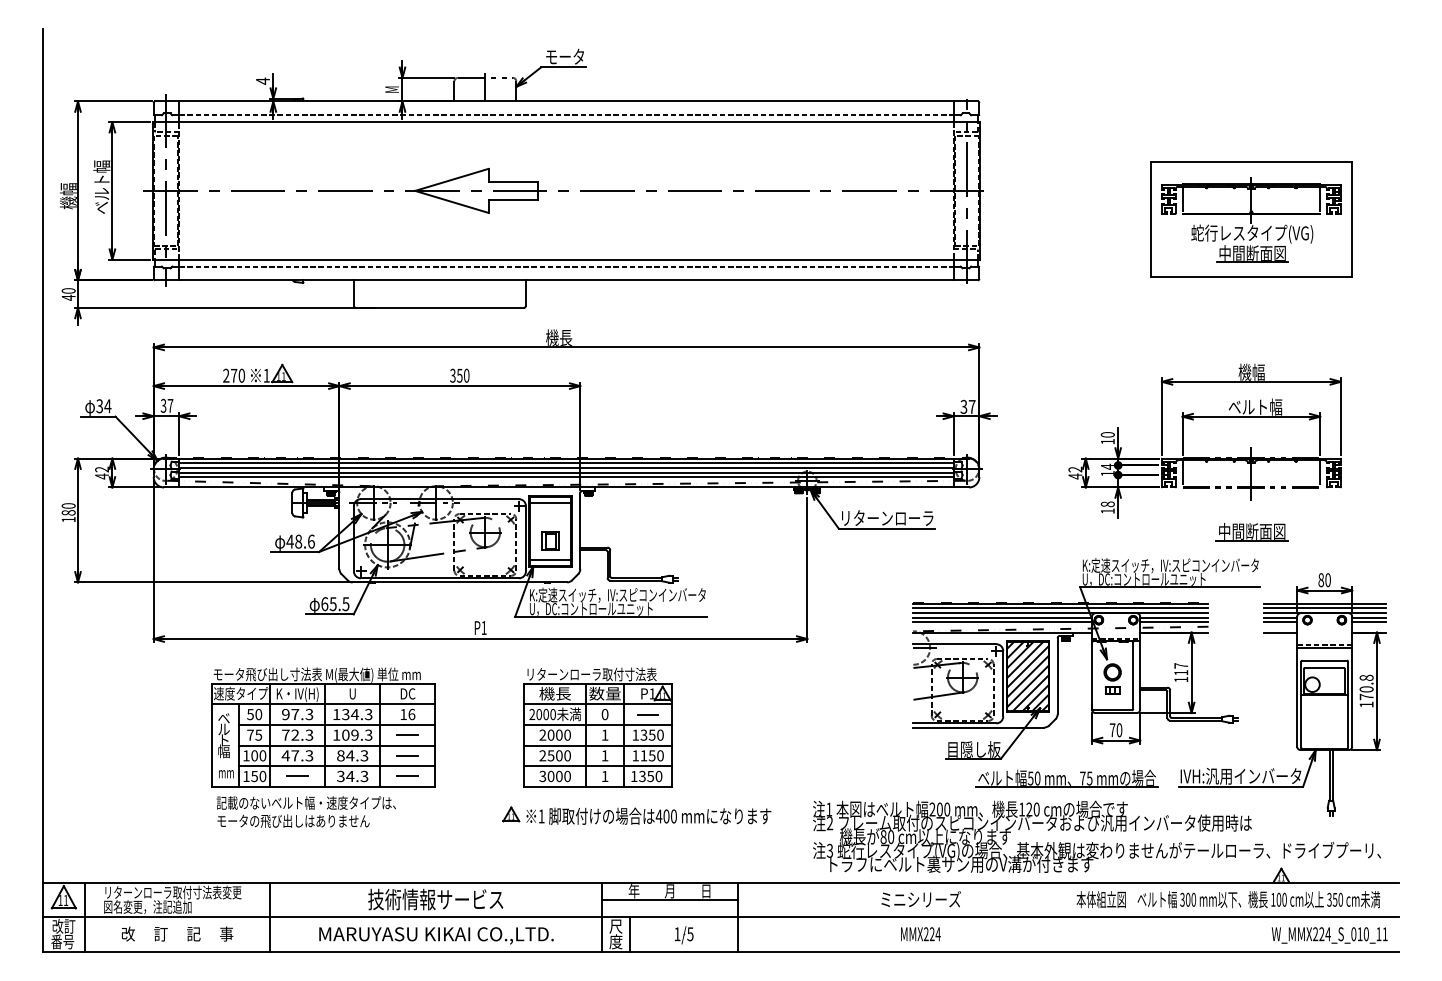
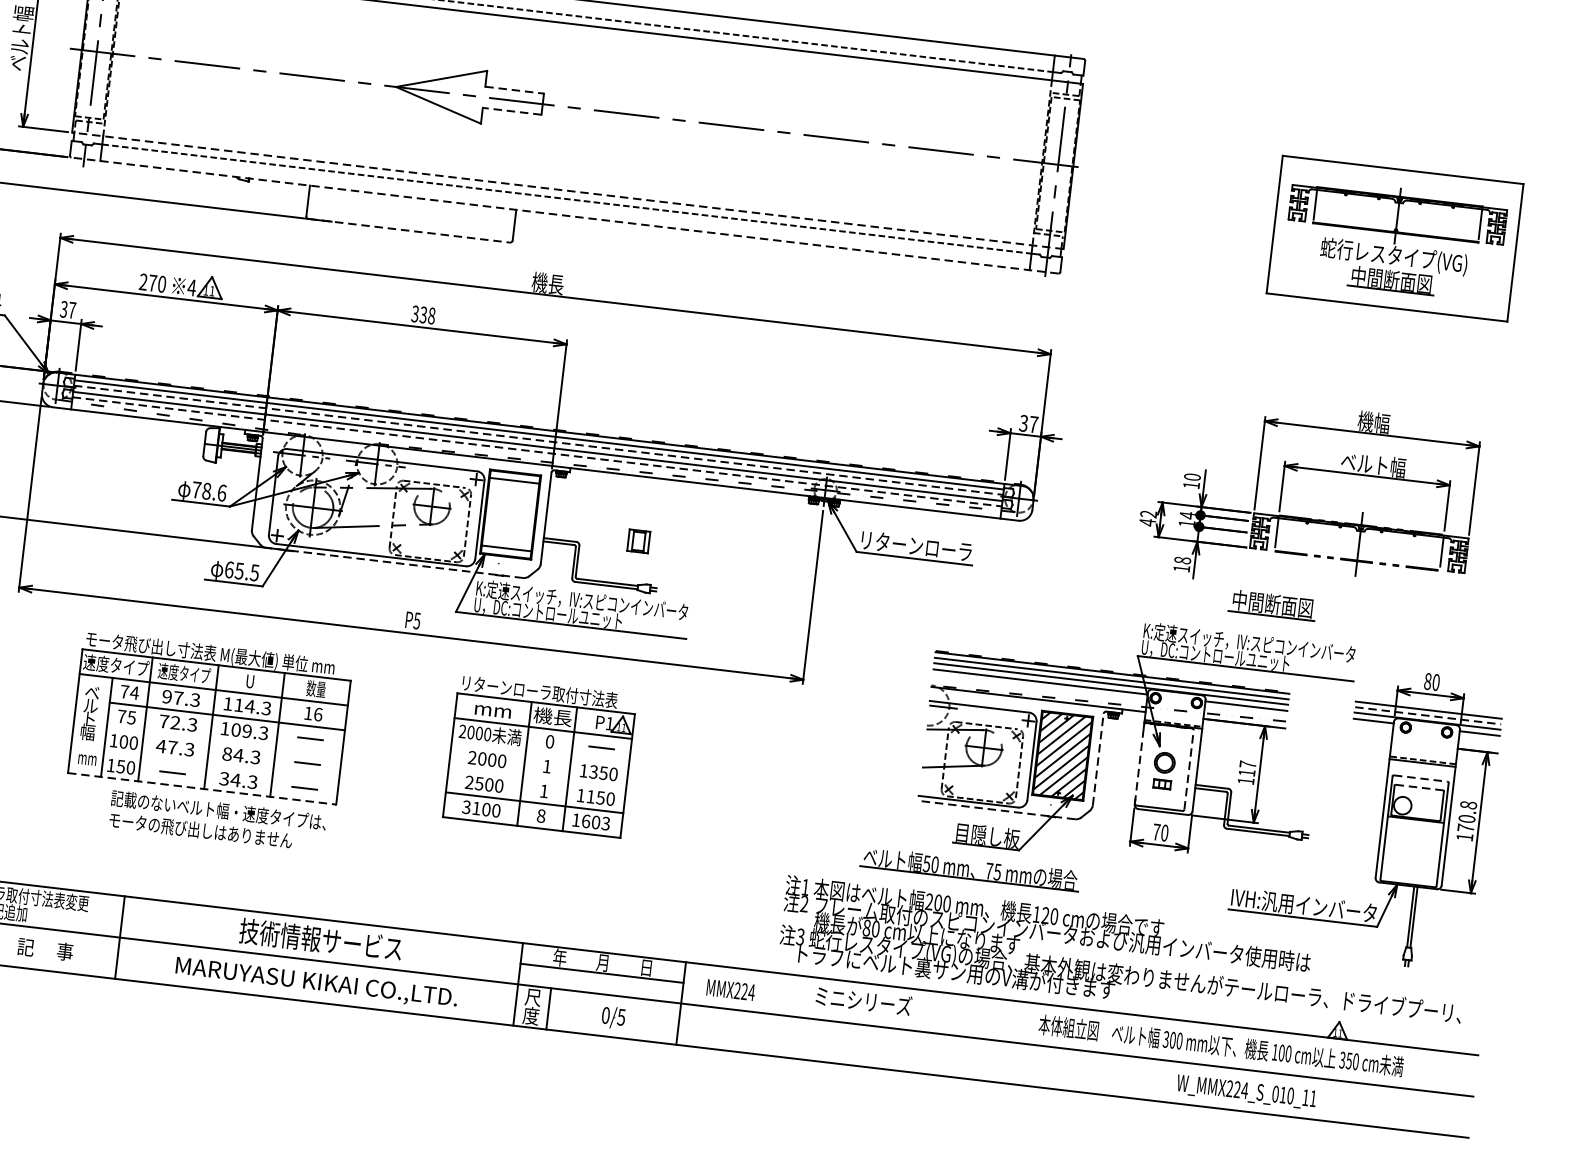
line: (513, 182) -> (515, 90), solid -> dashed
line: (512, 199) -> (511, 111), solid -> dashed
line: (566, 259) -> (567, 190), solid -> dashed
line: (566, 280) -> (564, 215), solid -> dashed
line: (439, 307) -> (408, 230), solid -> dashed
text: (266, 375) -> (191, 287), 1 -> 4
text: (463, 375) -> (427, 315), 350 -> 338
line: (567, 467) -> (539, 440), solid -> dashed
line: (567, 477) -> (538, 452), solid -> dashed
part: (1251, 532) -> (1271, 605), moved
part: (550, 540) -> (638, 540), moved
text: (289, 541) -> (195, 489), 48.6 -> 78.6
line: (459, 582) -> (394, 562), solid -> dashed
line: (1324, 608) -> (1427, 715), solid -> dashed
line: (1002, 622) -> (1039, 687), removed
line: (1174, 622) -> (1245, 711), removed
line: (1280, 622) -> (1373, 726), removed
line: (1368, 622) -> (1478, 738), removed
text: (483, 628) -> (416, 621), P1 -> P5
line: (1280, 632) -> (1371, 738), removed
line: (1325, 660) -> (1421, 778), solid -> dashed
line: (1324, 668) -> (1419, 787), solid -> dashed
line: (1057, 675) -> (1098, 758), solid -> dashed
line: (1092, 675) -> (1140, 763), solid -> dashed
line: (1133, 675) -> (1189, 769), solid -> dashed
text: (407, 693) -> (316, 688), DC -> 数量
text: (554, 693) -> (492, 709), 機長 -> mm
text: (604, 693) -> (552, 716), 数量 -> 機長
text: (297, 694) -> (183, 674), K・IV(H) -> 速度タイプ
text: (254, 714) -> (129, 692), 50 -> 74
text: (345, 714) -> (238, 705), 134.3 -> 114.3
line: (598, 724) -> (540, 752), removed
line: (978, 727) -> (996, 809), solid -> dashed
line: (337, 745) -> (224, 741), removed
line: (598, 745) -> (537, 778), removed
line: (337, 766) -> (221, 766), removed
text: (550, 776) -> (475, 808), 3000 -> 3100
text: (604, 776) -> (540, 816), 1 -> 8
text: (650, 776) -> (595, 822), 1350 -> 1603
part: (1066, 778) -> (969, 868), moved
line: (323, 786) -> (202, 788), solid -> dashed
text: (305, 811) -> (216, 820), moved
part: (636, 815) -> (573, 867), removed
text: (920, 899) -> (862, 1001), moved
text: (1228, 899) -> (1221, 1045), moved
text: (677, 934) -> (605, 1015), 1/5 -> 0/5
text: (920, 934) -> (730, 990), moved
text: (1329, 935) -> (1246, 1092), moved

